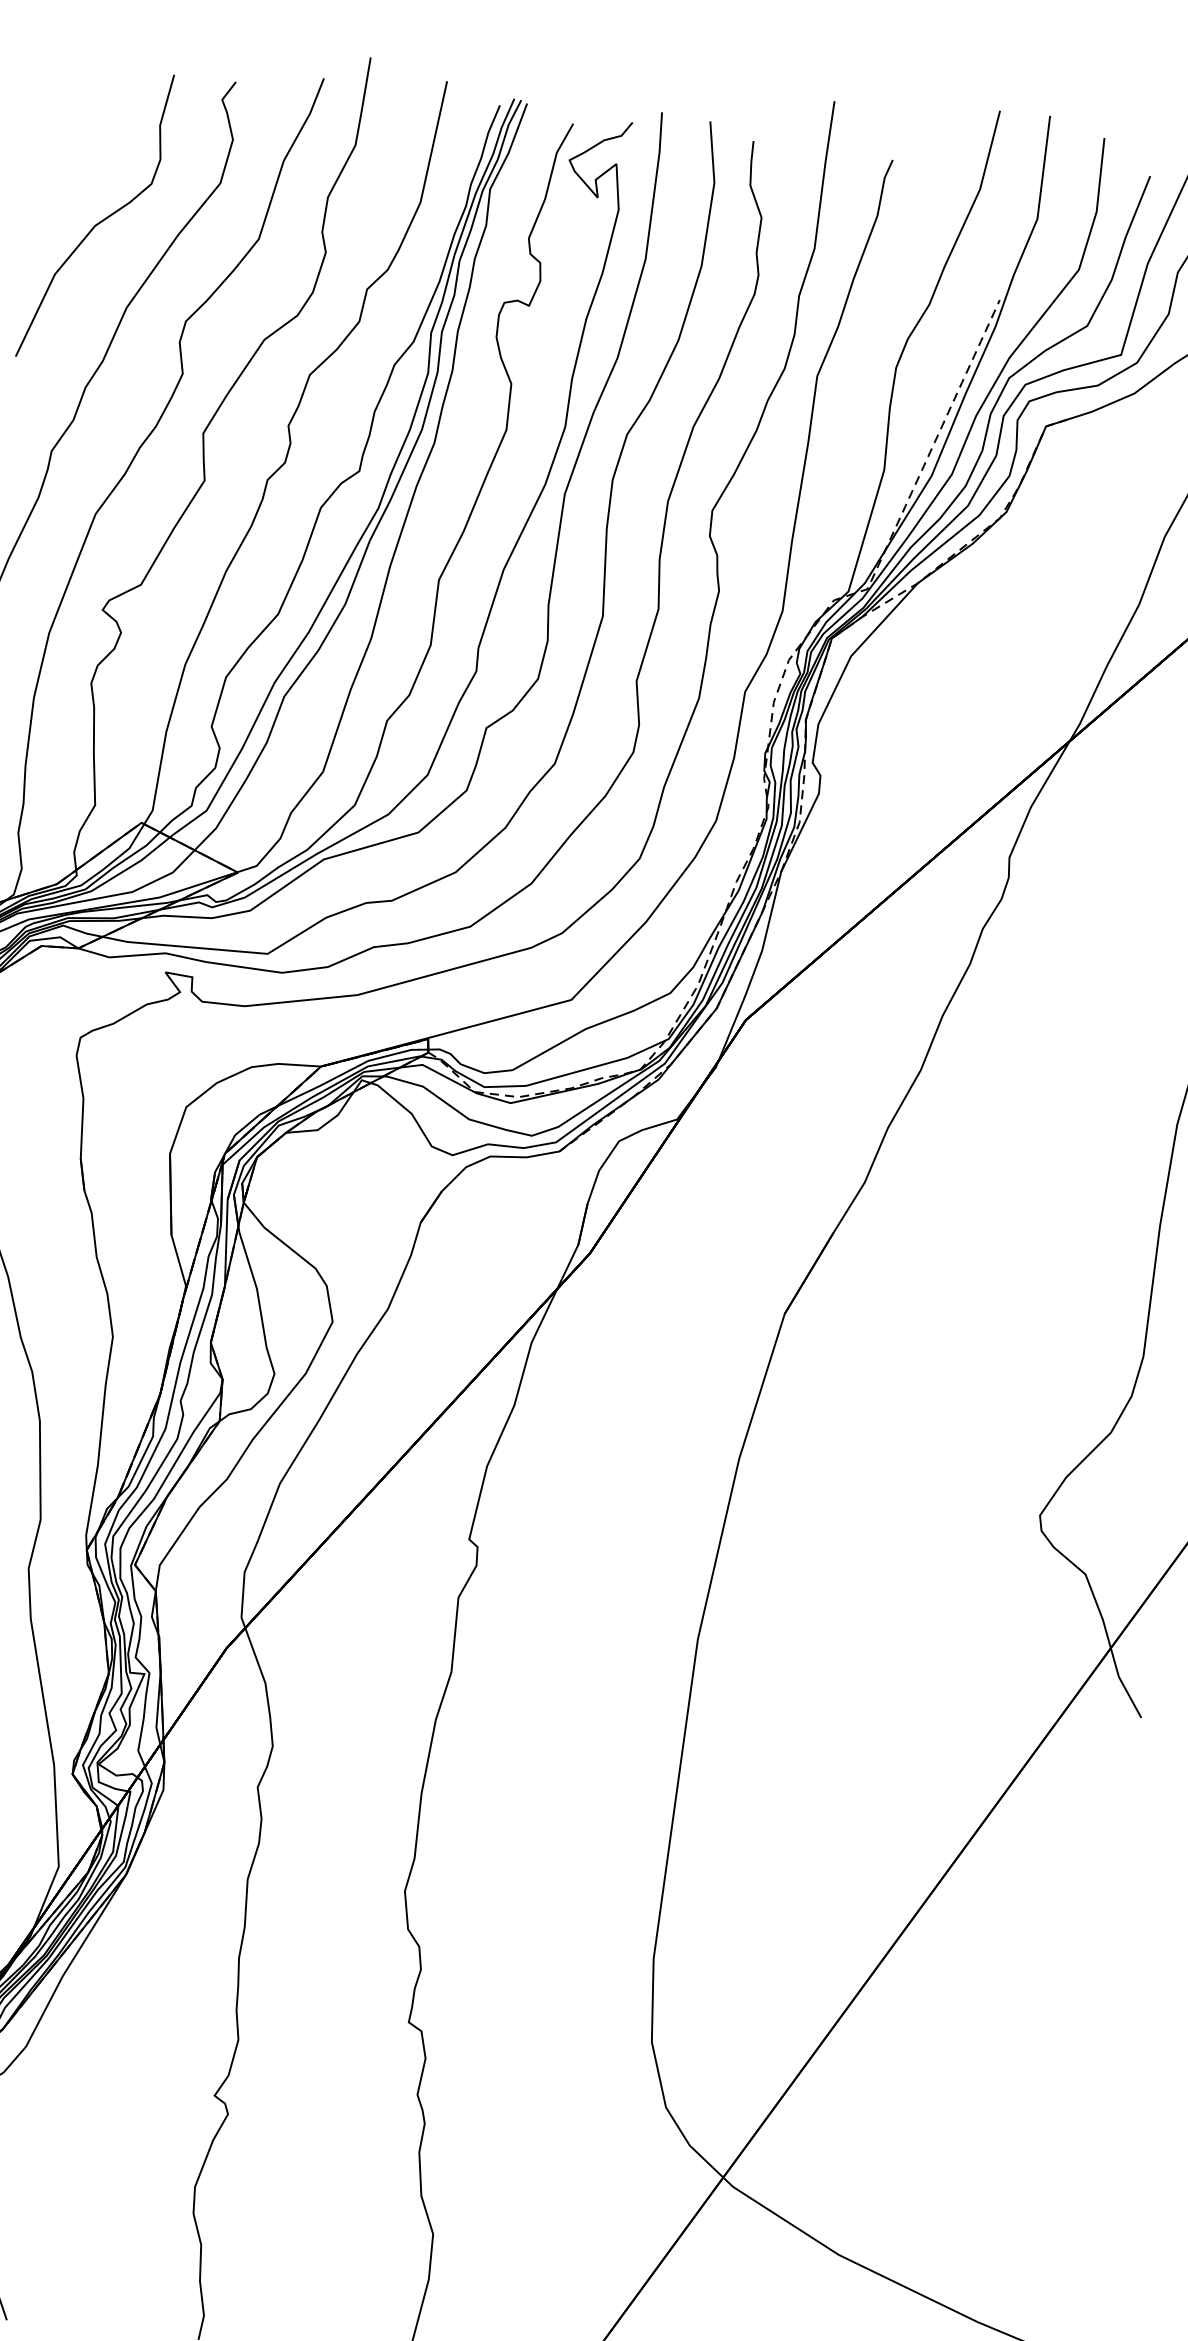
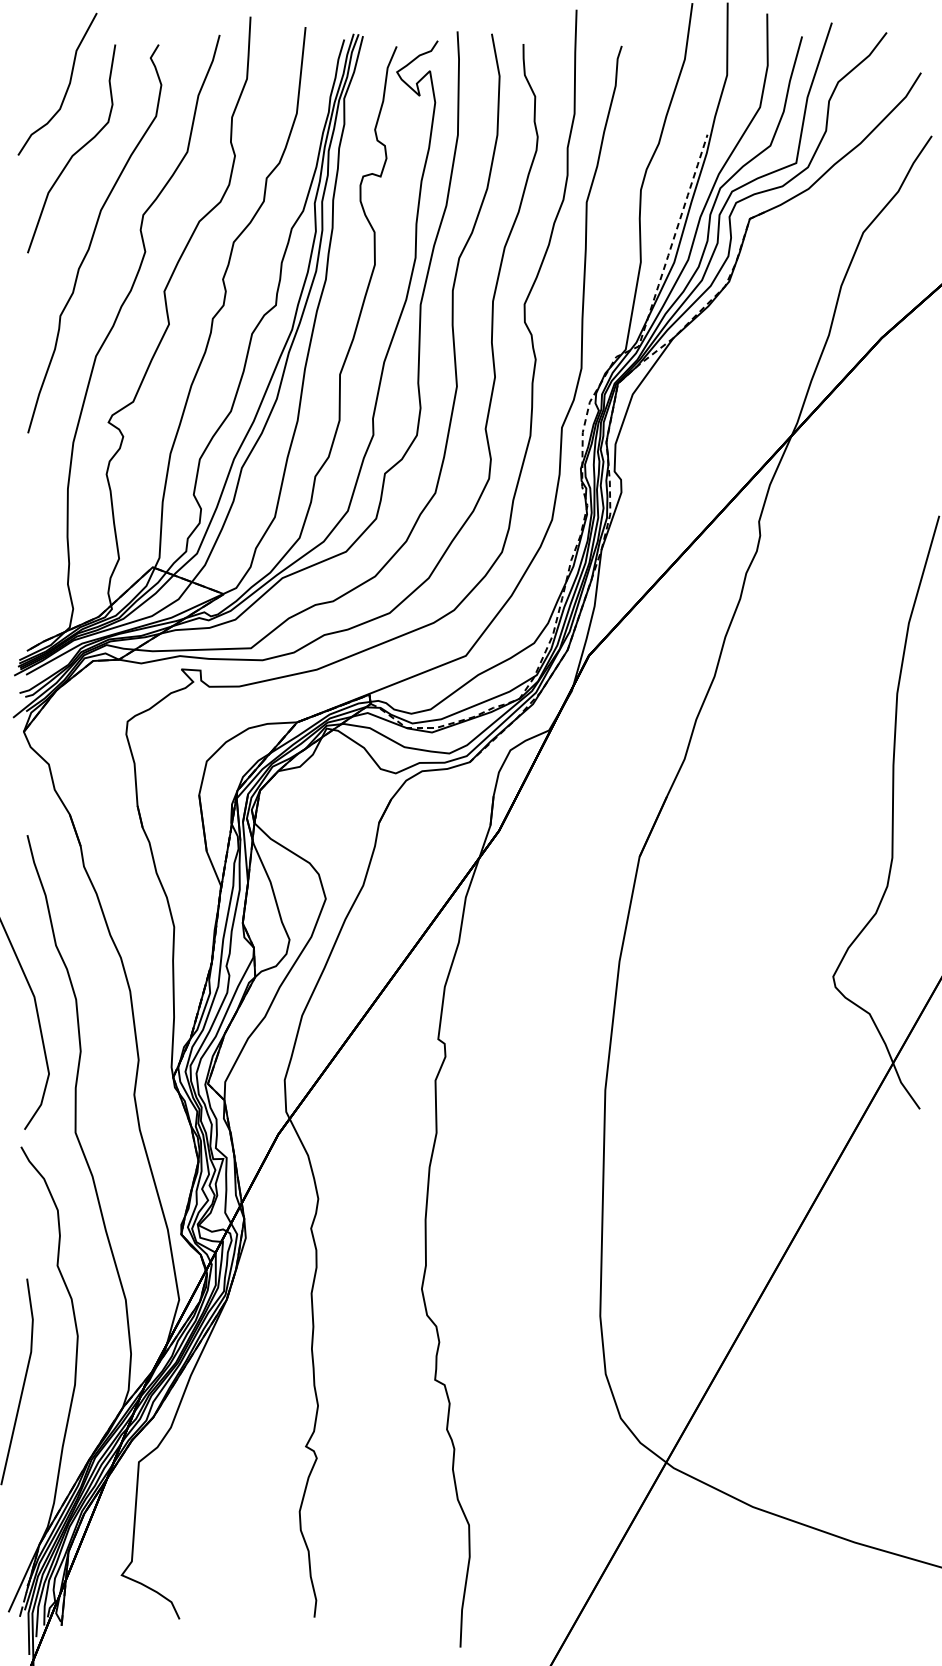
curve: (99, 126) -> (67, 86), added

